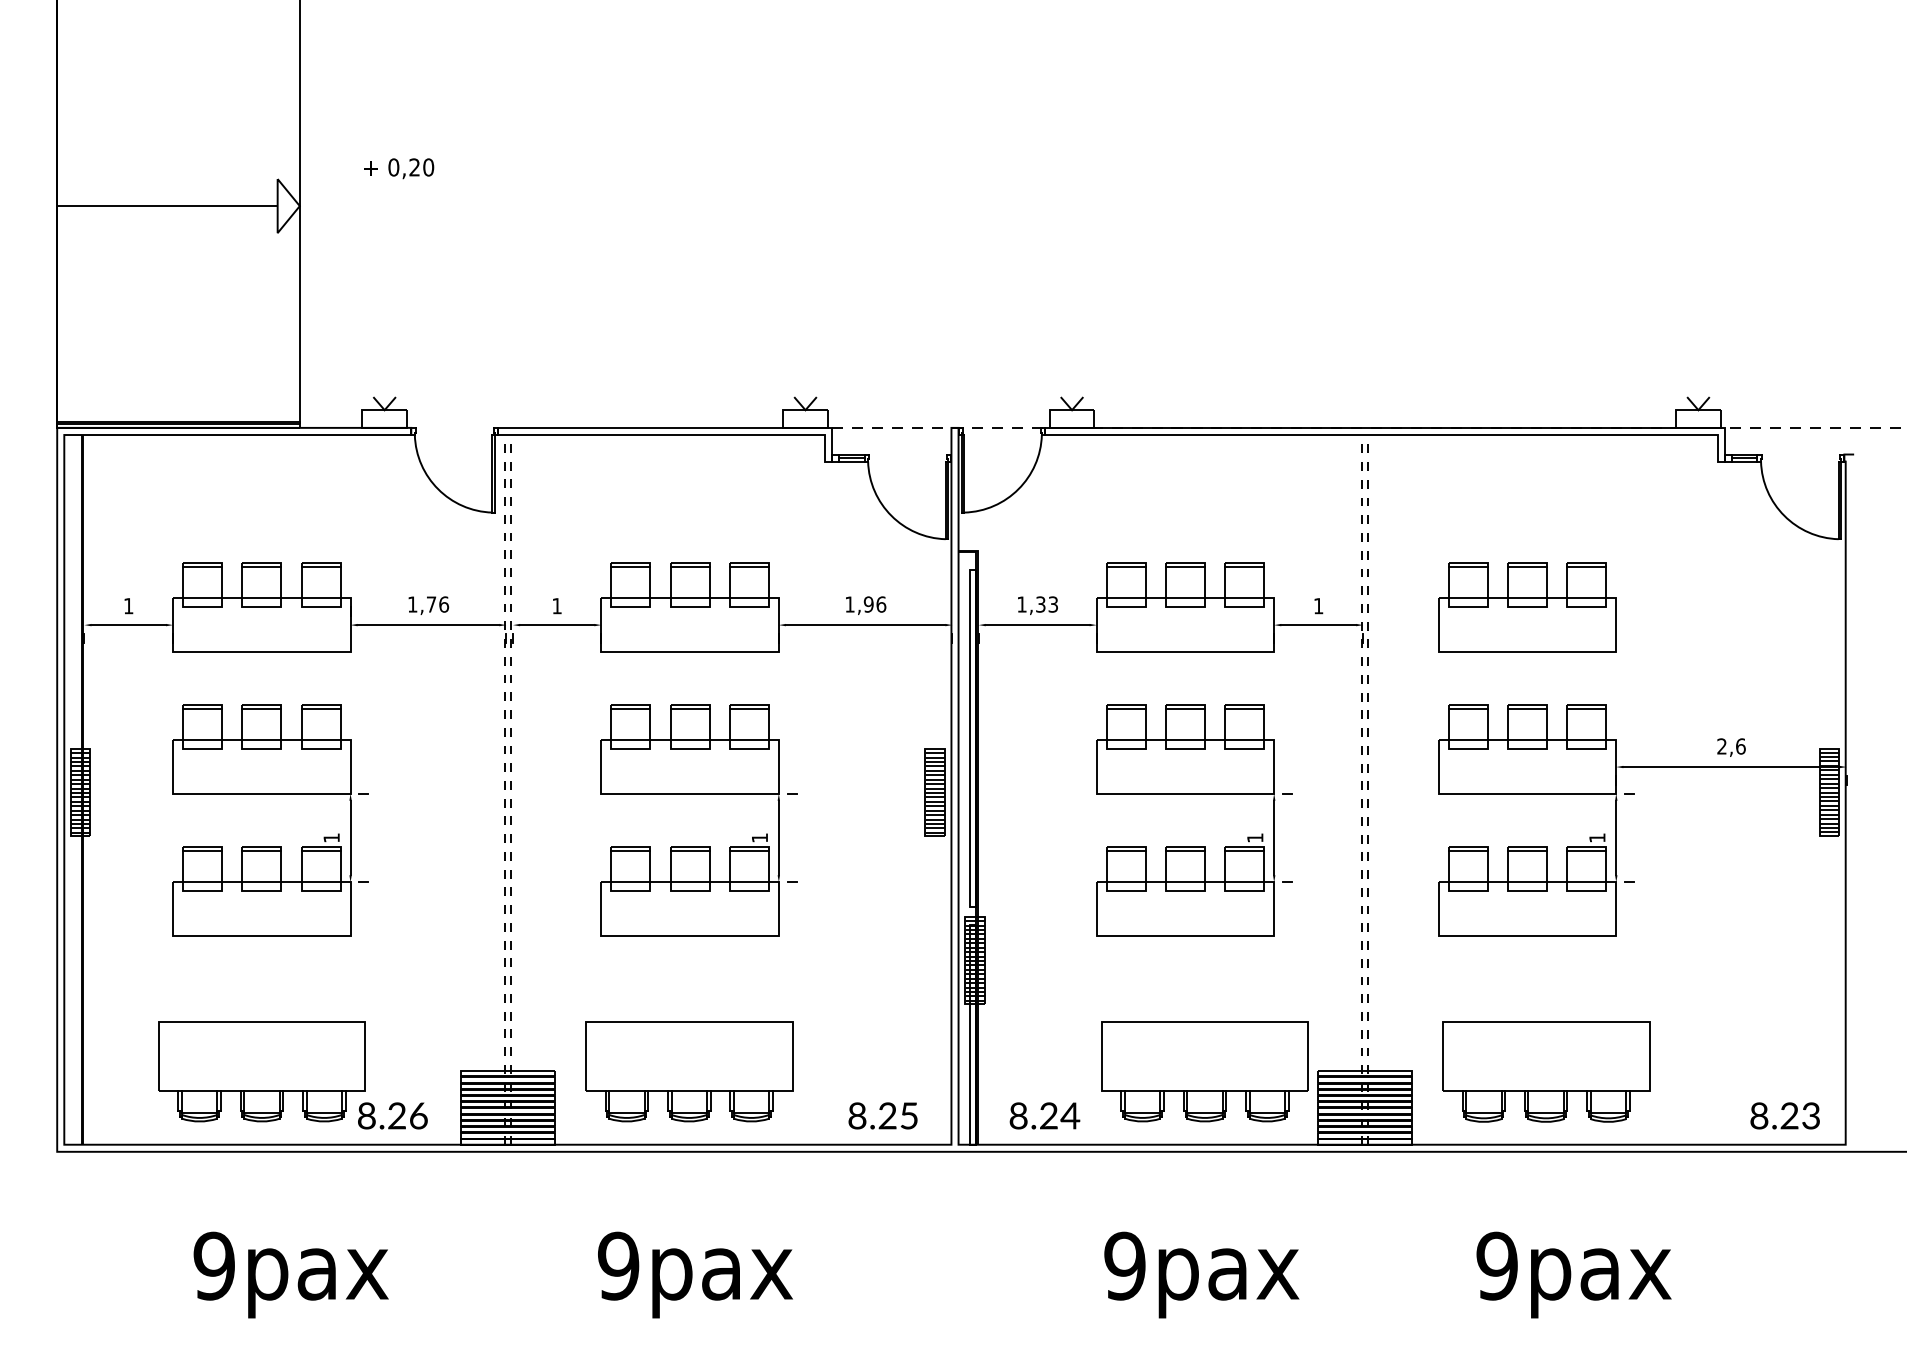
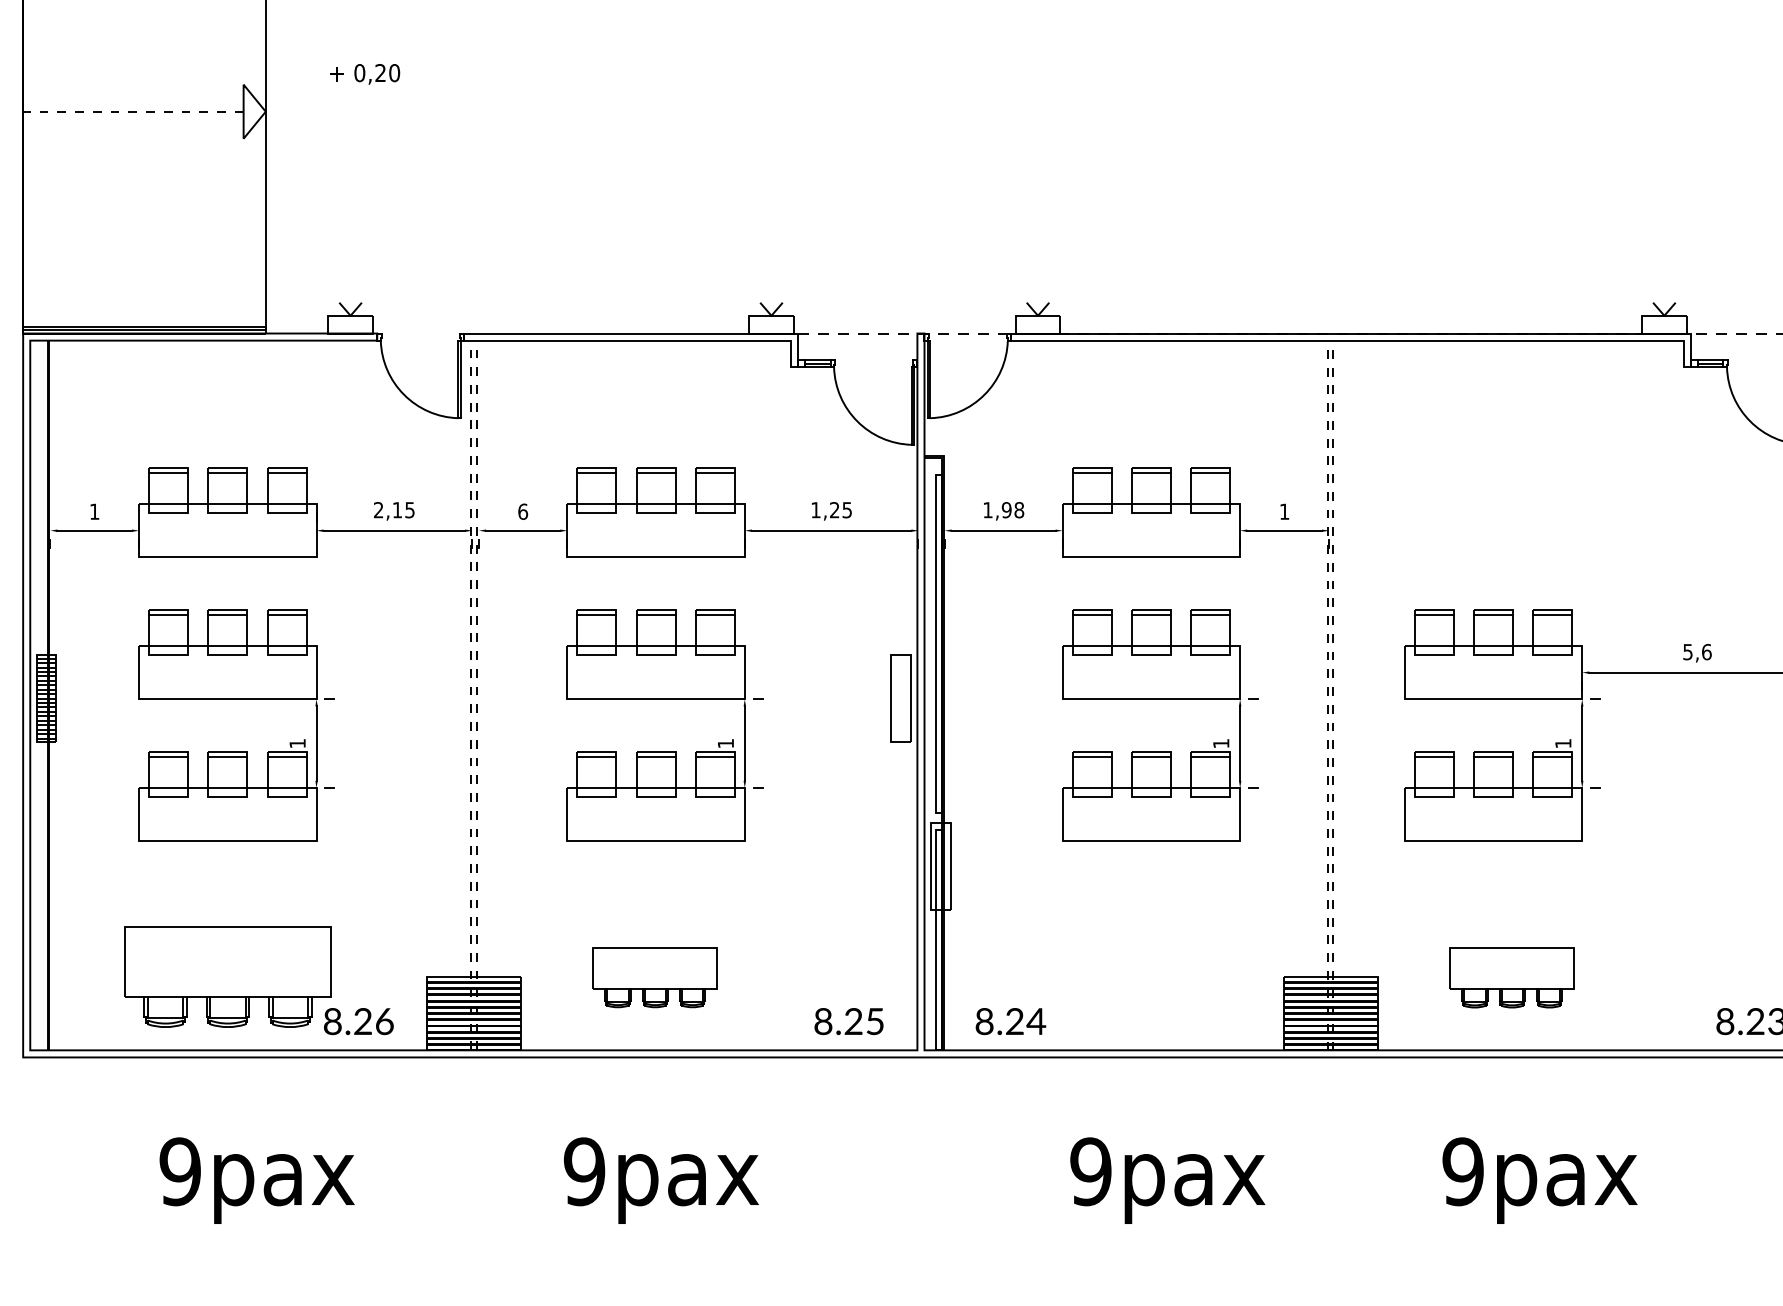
line: (166, 206) -> (132, 112), solid -> dashed
text: (428, 604) -> (394, 510), 1,76 -> 2,15
text: (874, 604) -> (840, 510), 1,96 -> 1,25
text: (1046, 604) -> (1012, 510), 1,33 -> 1,98
text: (557, 606) -> (523, 512), 1 -> 6
part: (1527, 607) -> (1493, 513), removed
text: (1721, 746) -> (1687, 652), 2,6 -> 5,6
hatch: (934, 792) -> (900, 698), removed
hatch: (974, 960) -> (940, 866), removed
part: (689, 1071) -> (655, 977), size x0.6
part: (1204, 1071) -> (1170, 977), removed
part: (1546, 1071) -> (1512, 977), size x0.6

